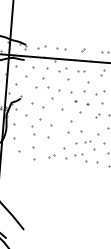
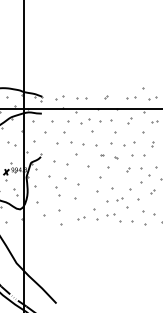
part: (81, 71) -> (106, 121), size x1.6

